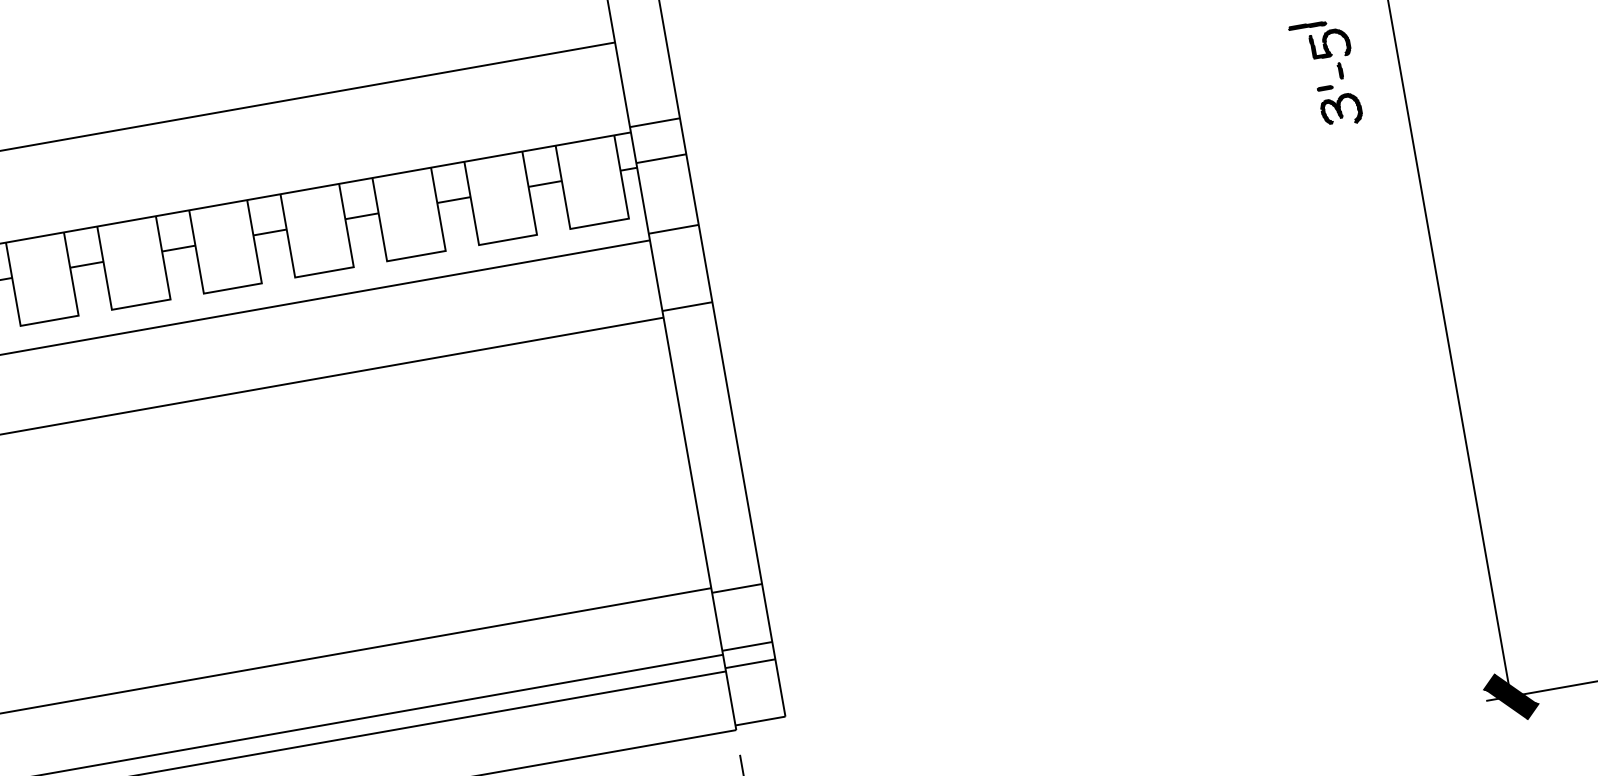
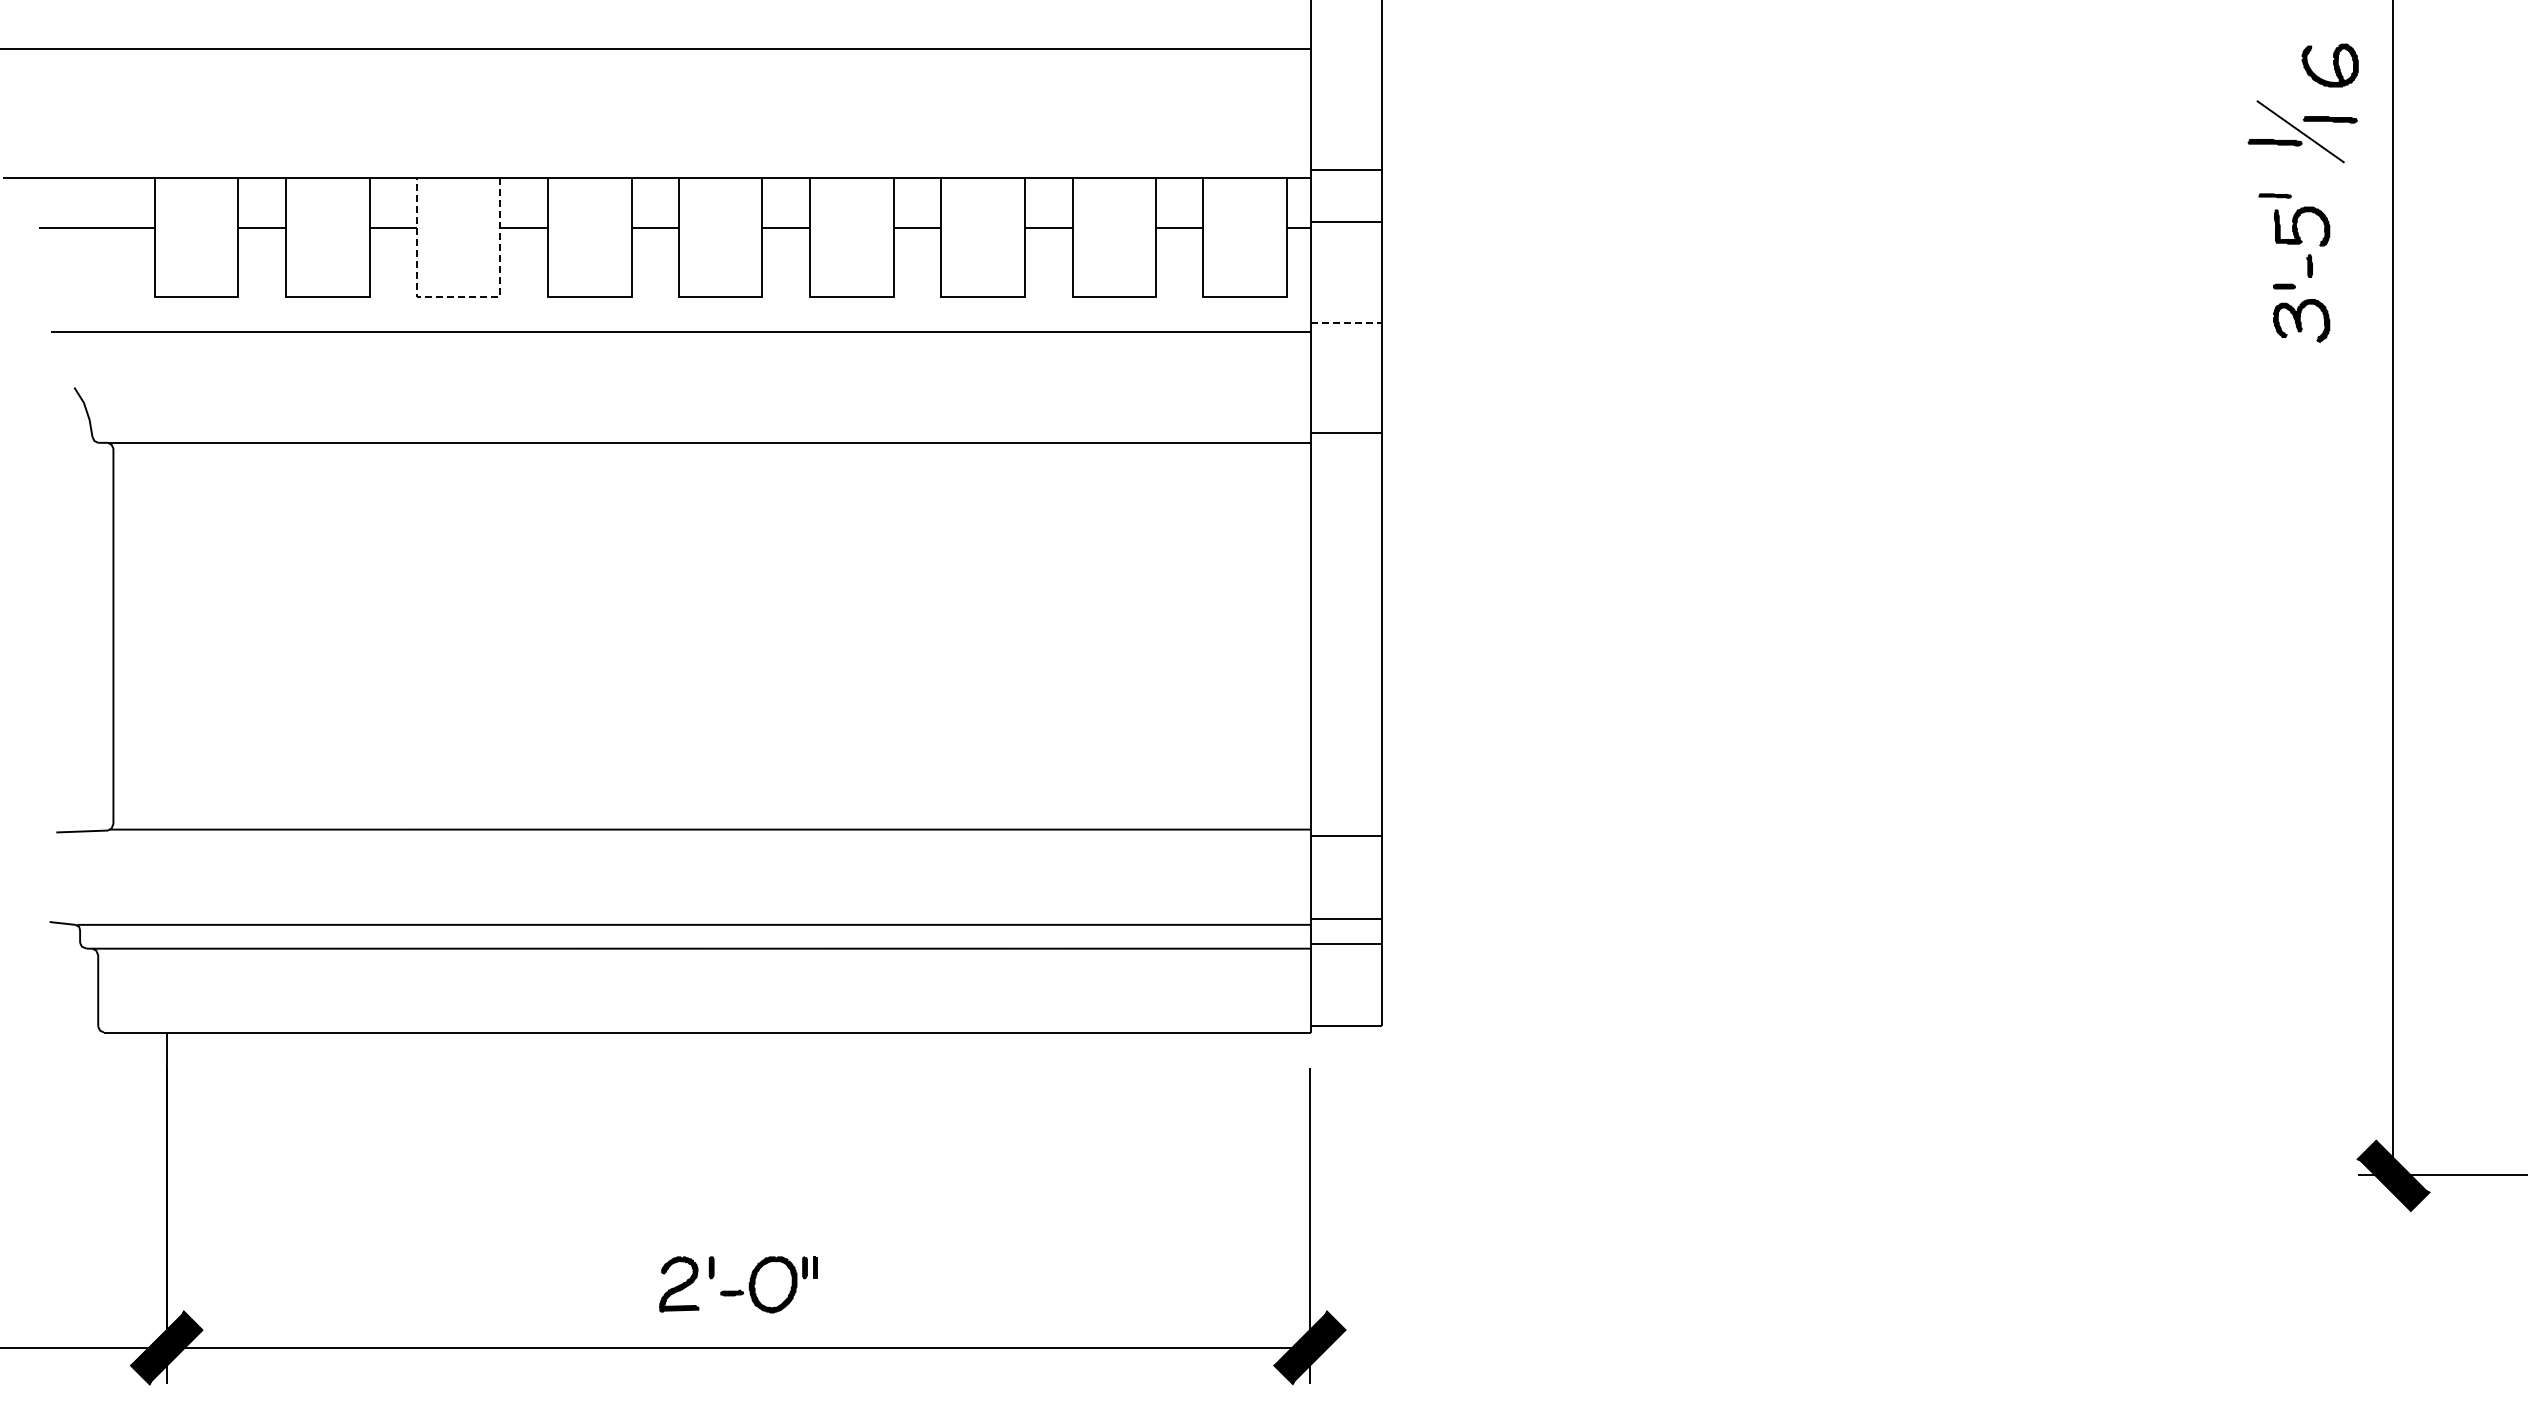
part: (1307, 25) -> (2274, 195), size x0.6
line: (673, 229) -> (1346, 322), solid -> dashed
line: (49, 321) -> (458, 297), solid -> dashed

